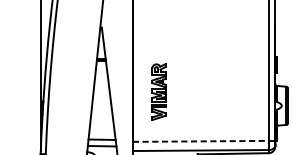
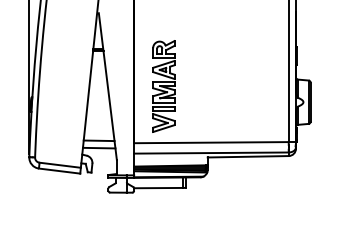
part: (158, 91) -> (163, 86), size x1.43
line: (200, 141) -> (211, 142), dashed -> solid

